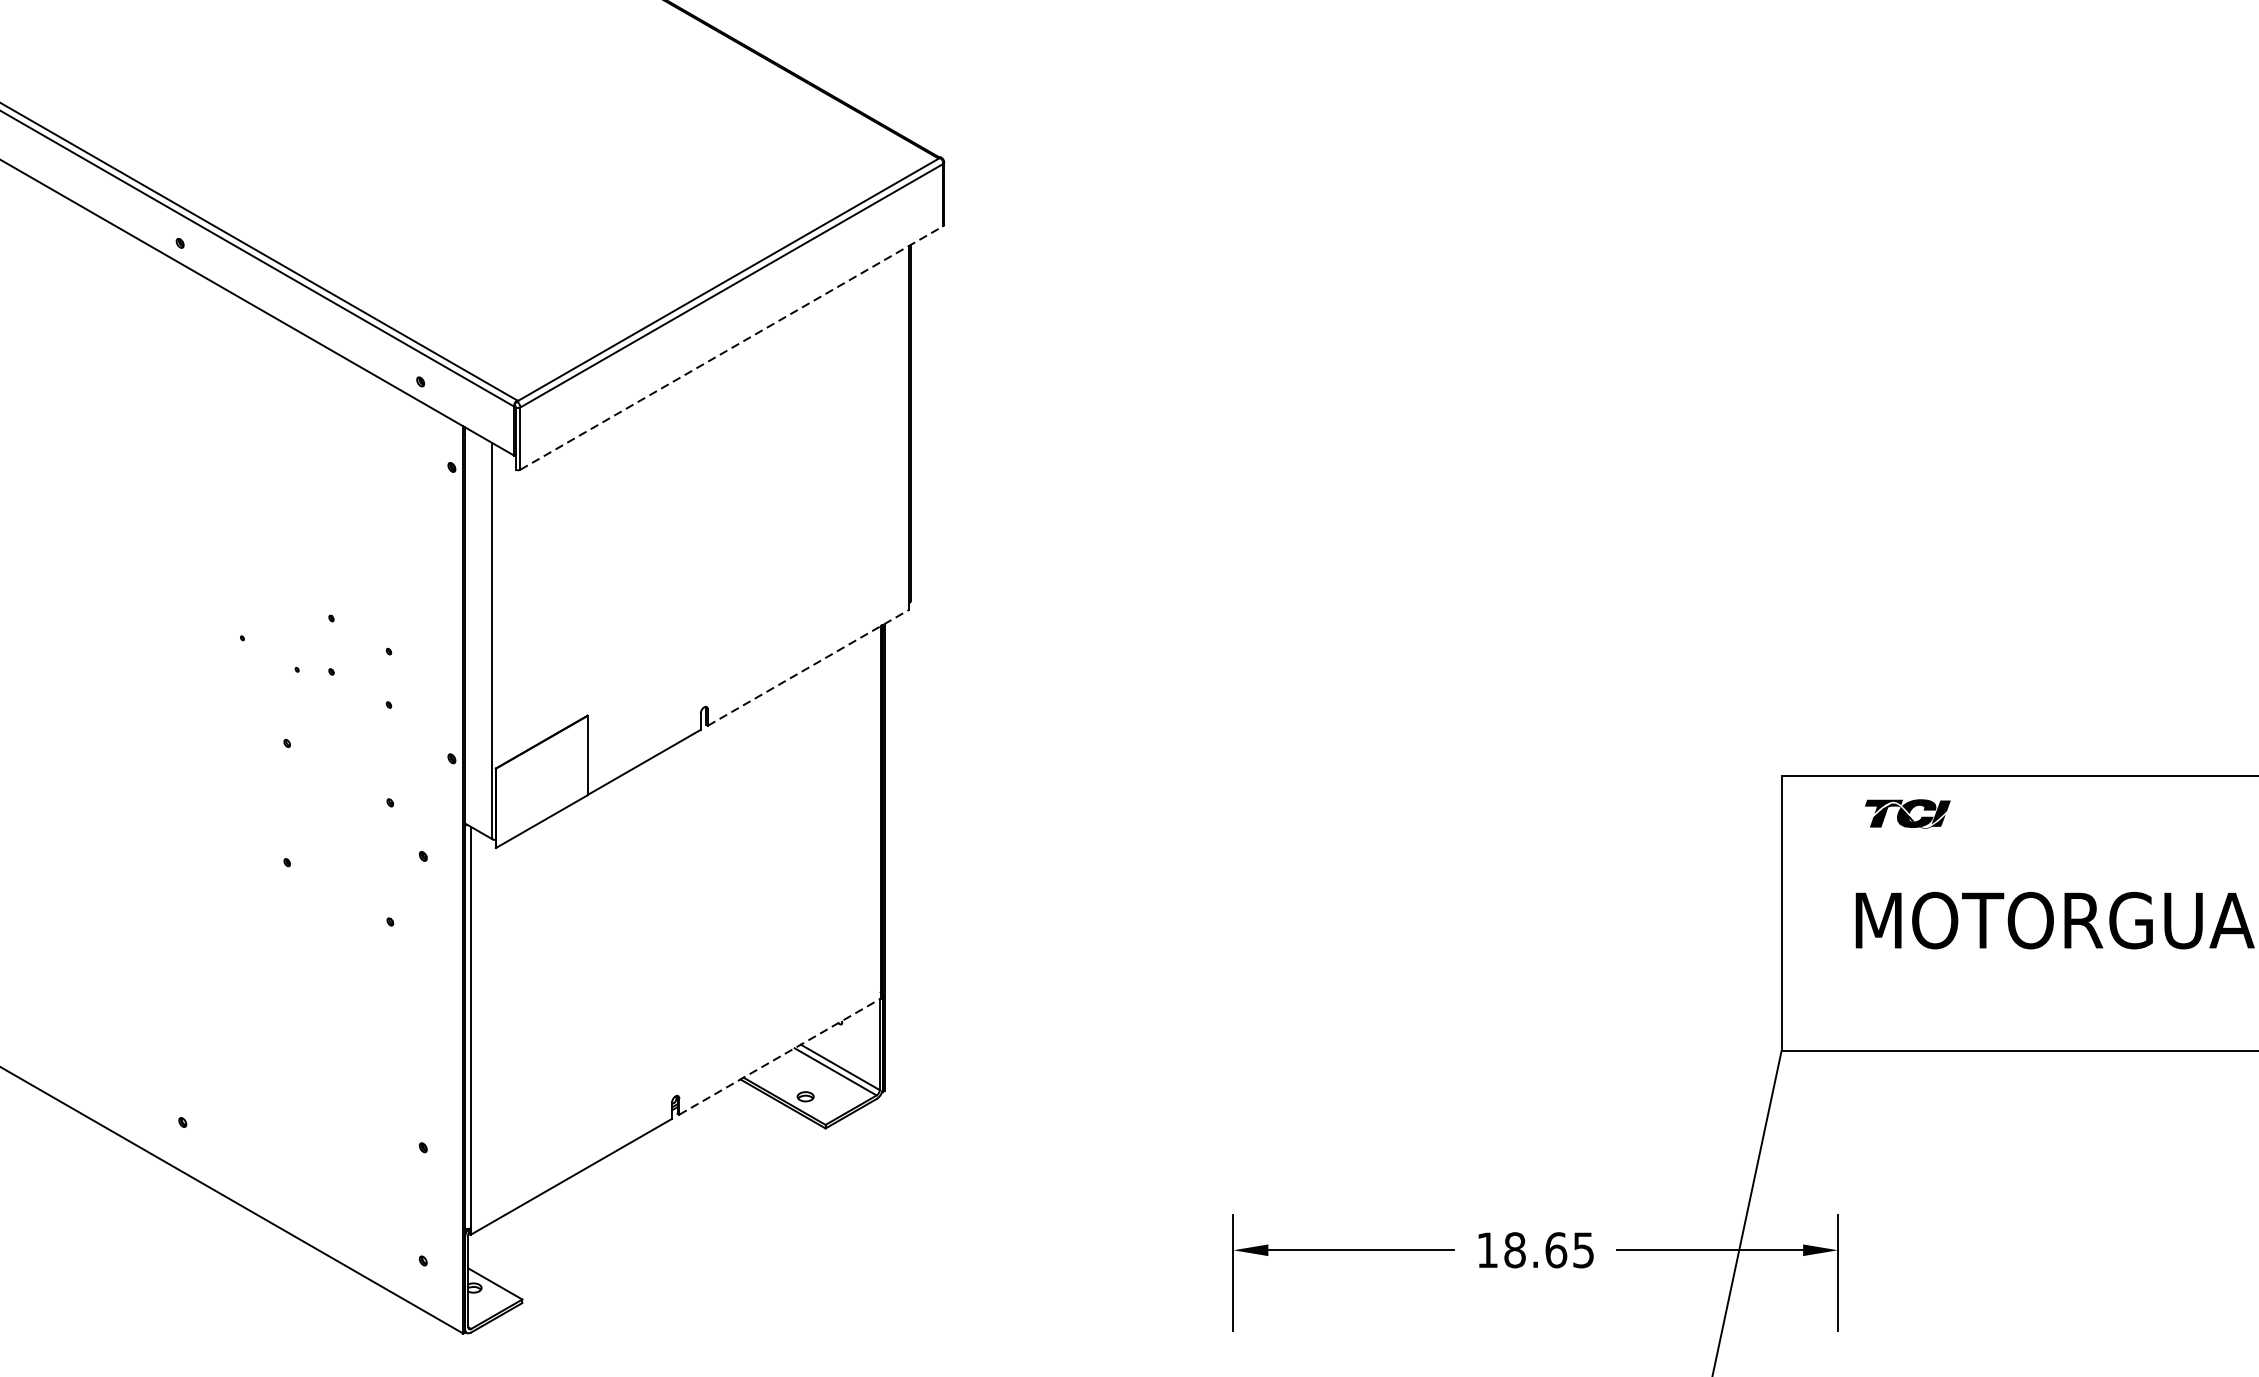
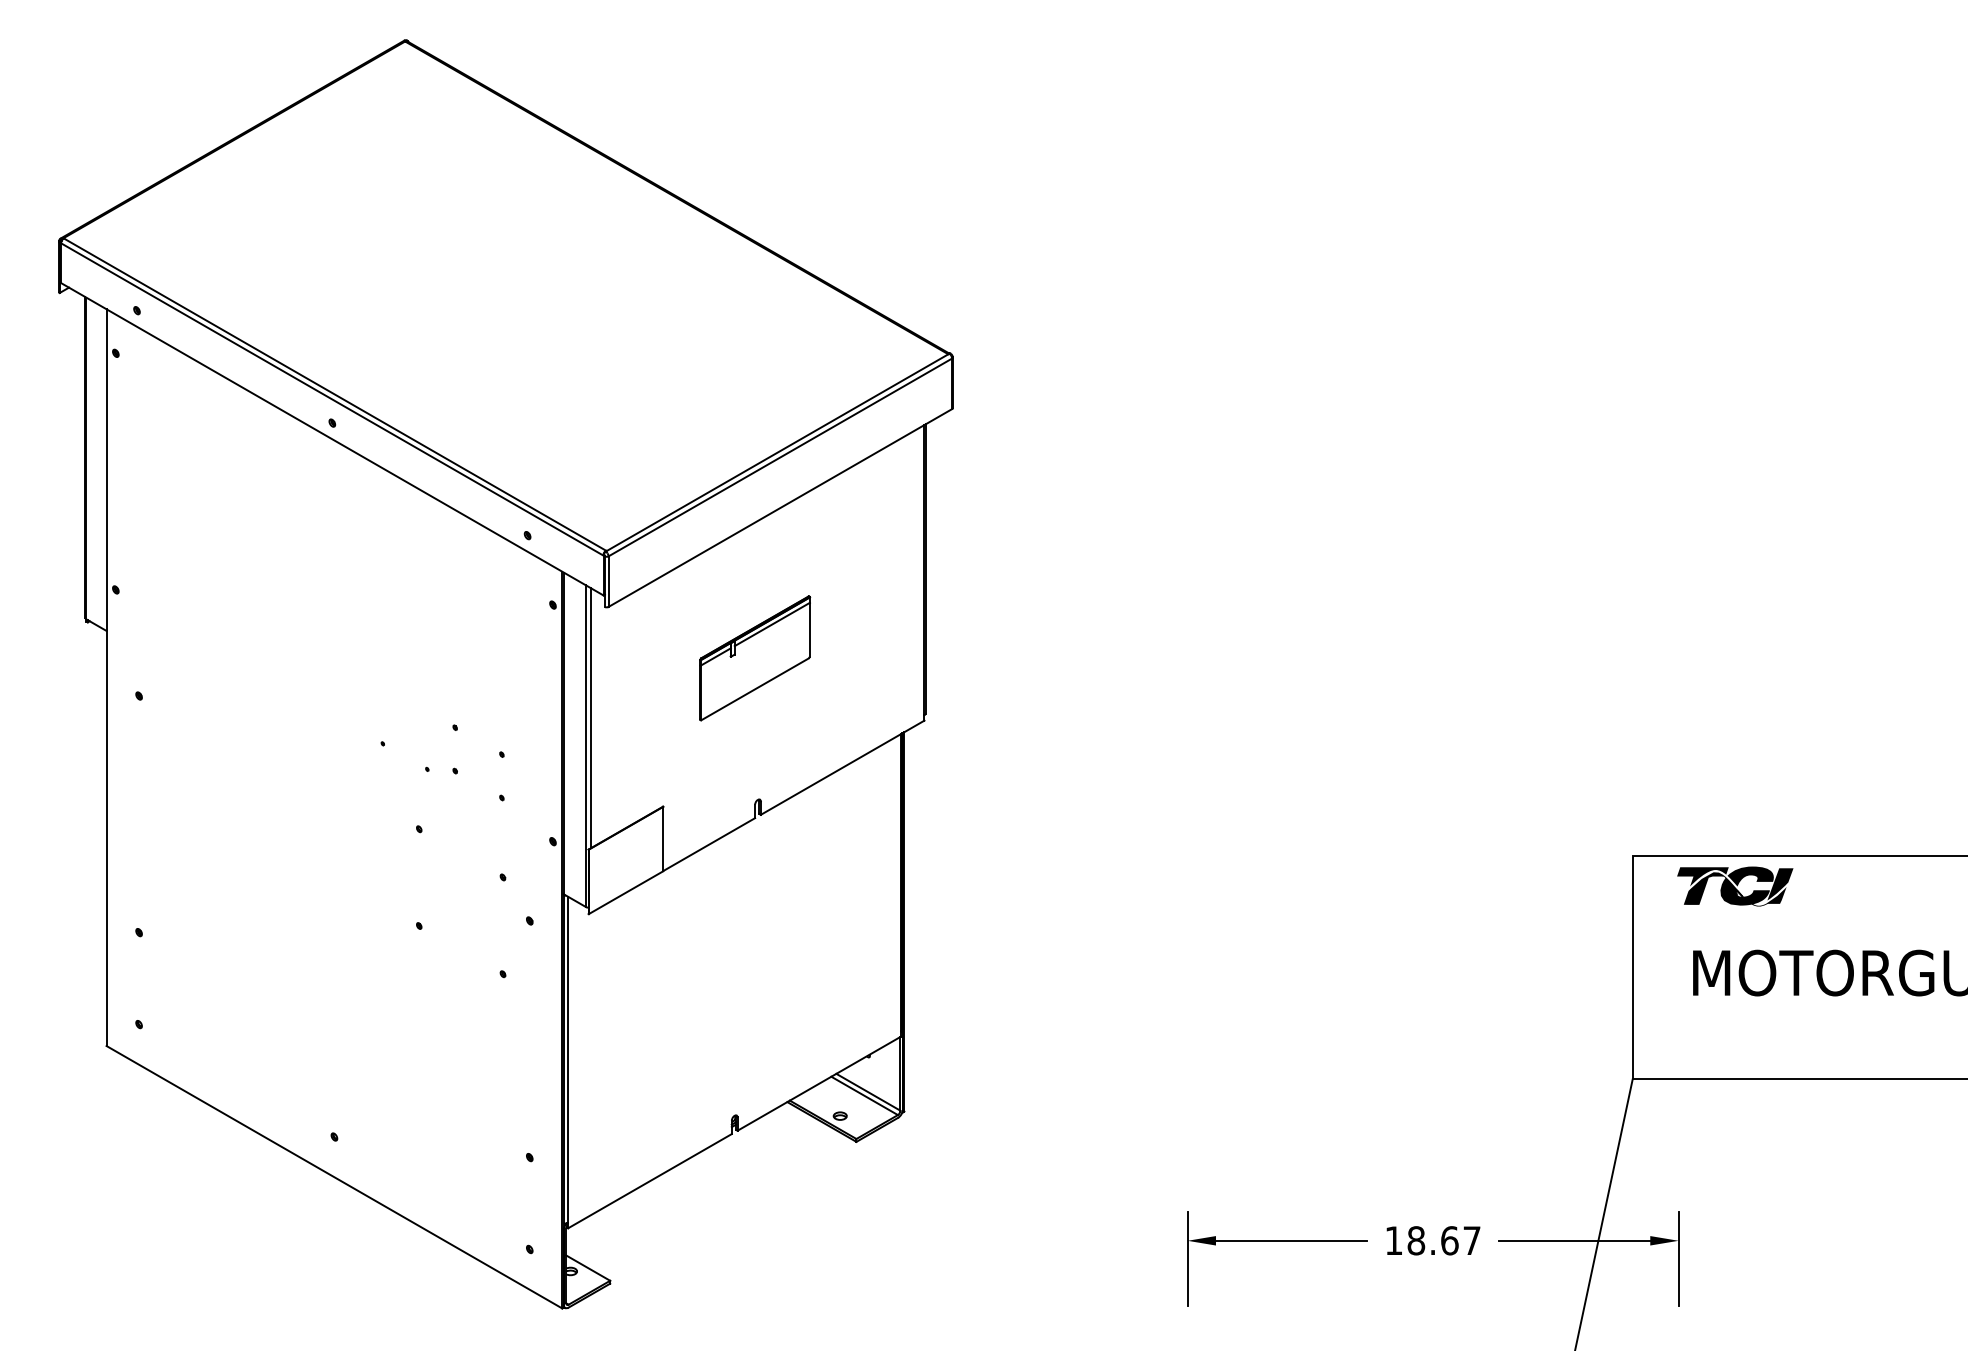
line: (732, 347) -> (780, 507), dashed -> solid
part: (701, 533) -> (755, 658), added
line: (499, 605) -> (591, 717), added
line: (809, 667) -> (843, 767), dashed -> solid
part: (1908, 813) -> (1735, 886), size x1.67
line: (780, 1056) -> (819, 1083), dashed -> solid
text: (1582, 1249) -> (1471, 1240), 18.65 -> 18.67

